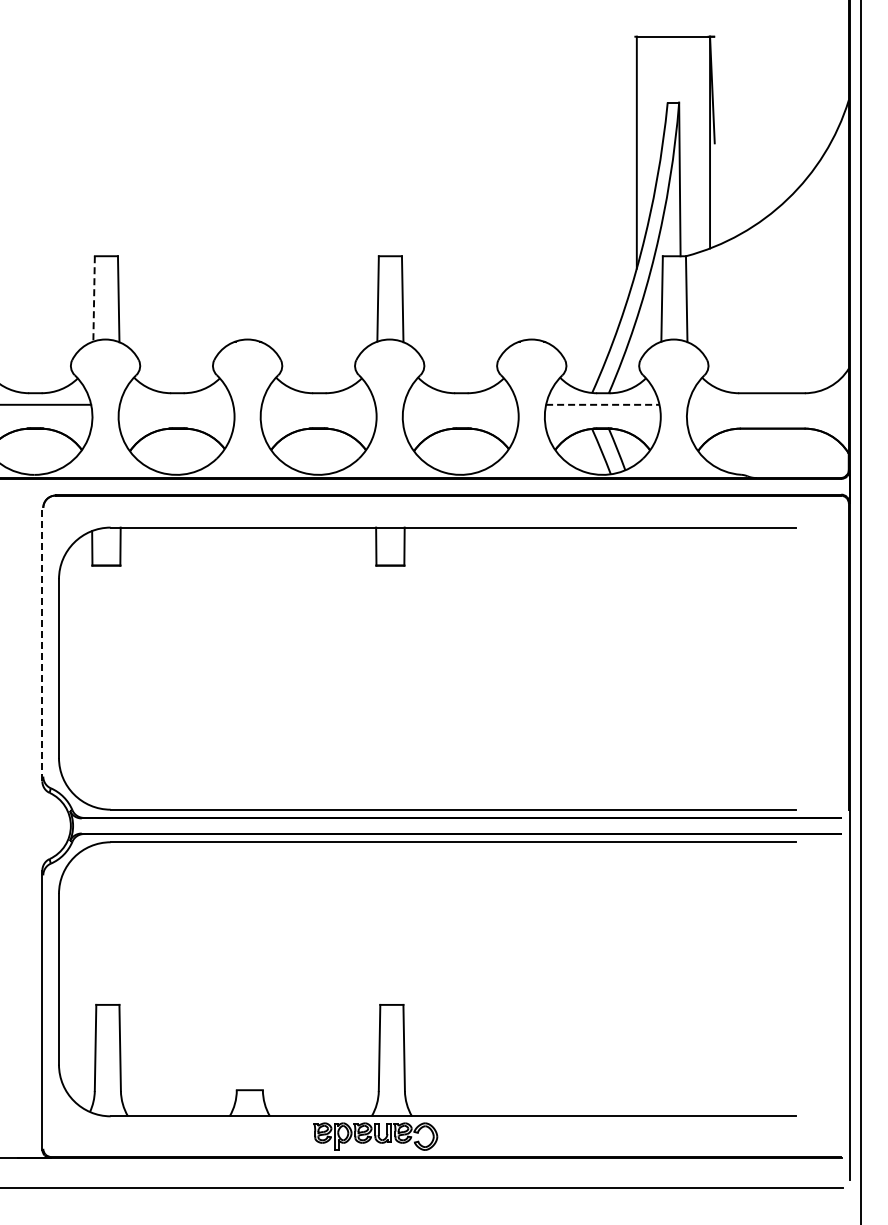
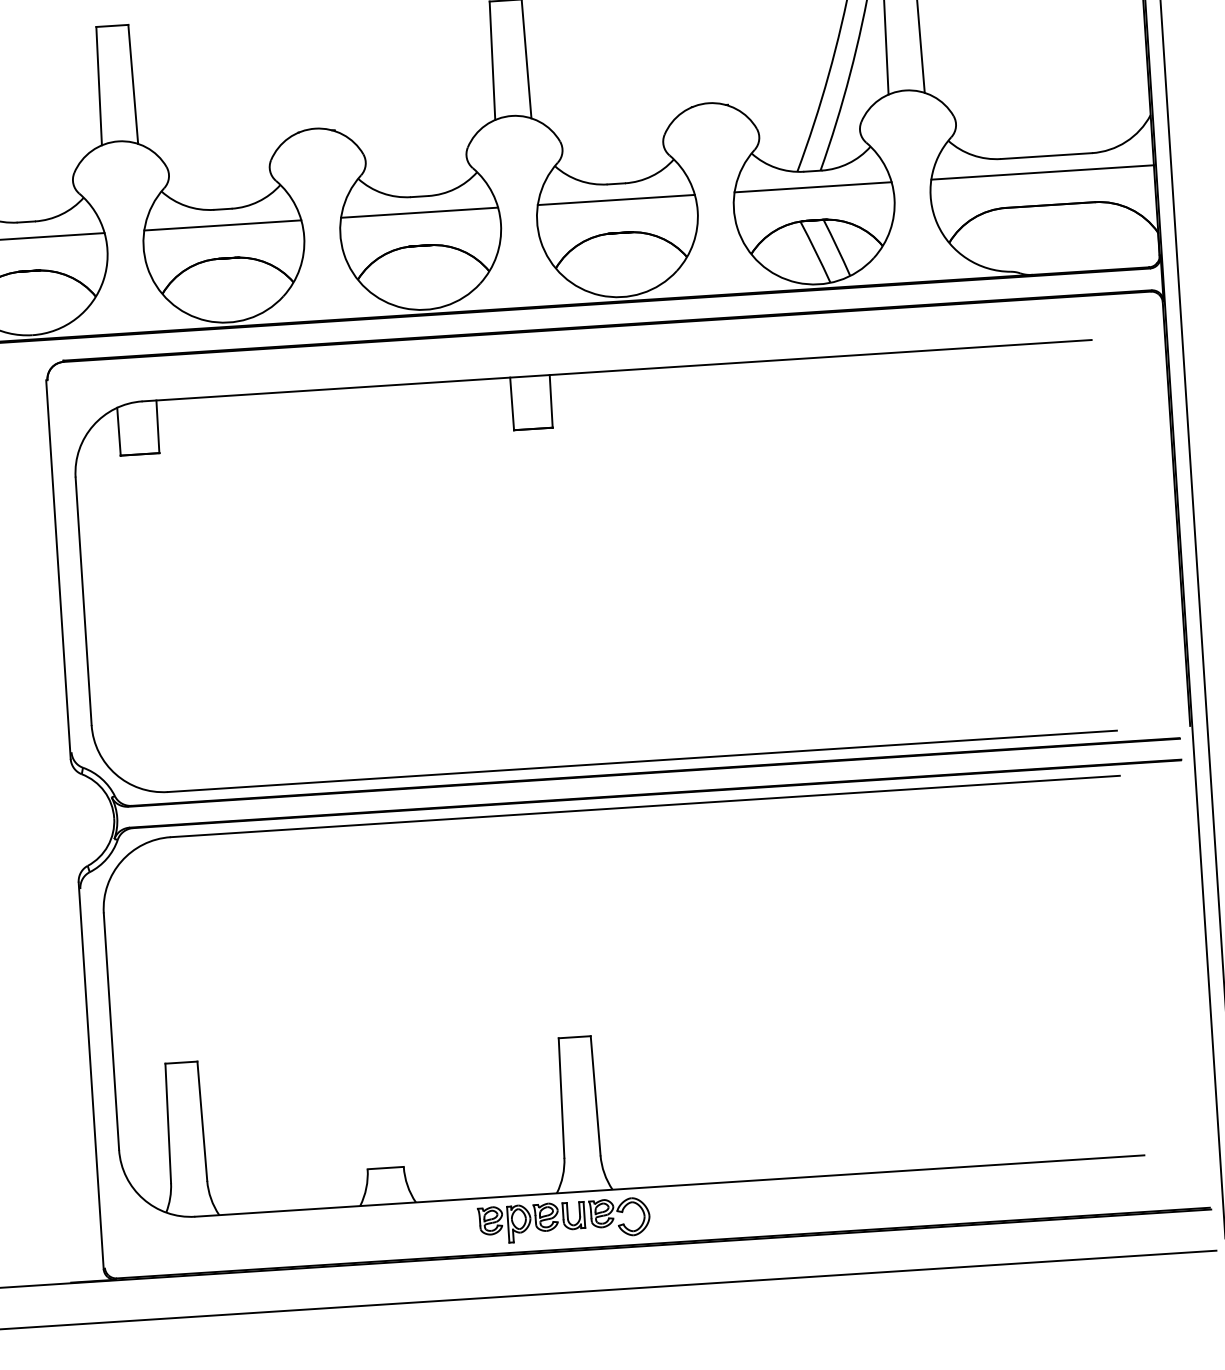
line: (94, 298) -> (99, 85), dashed -> solid
line: (176, 404) -> (222, 225), added
line: (318, 404) -> (419, 212), added
line: (460, 404) -> (616, 199), added
line: (602, 404) -> (812, 186), dashed -> solid
line: (768, 404) -> (1042, 171), added
line: (42, 644) -> (58, 569), dashed -> solid

